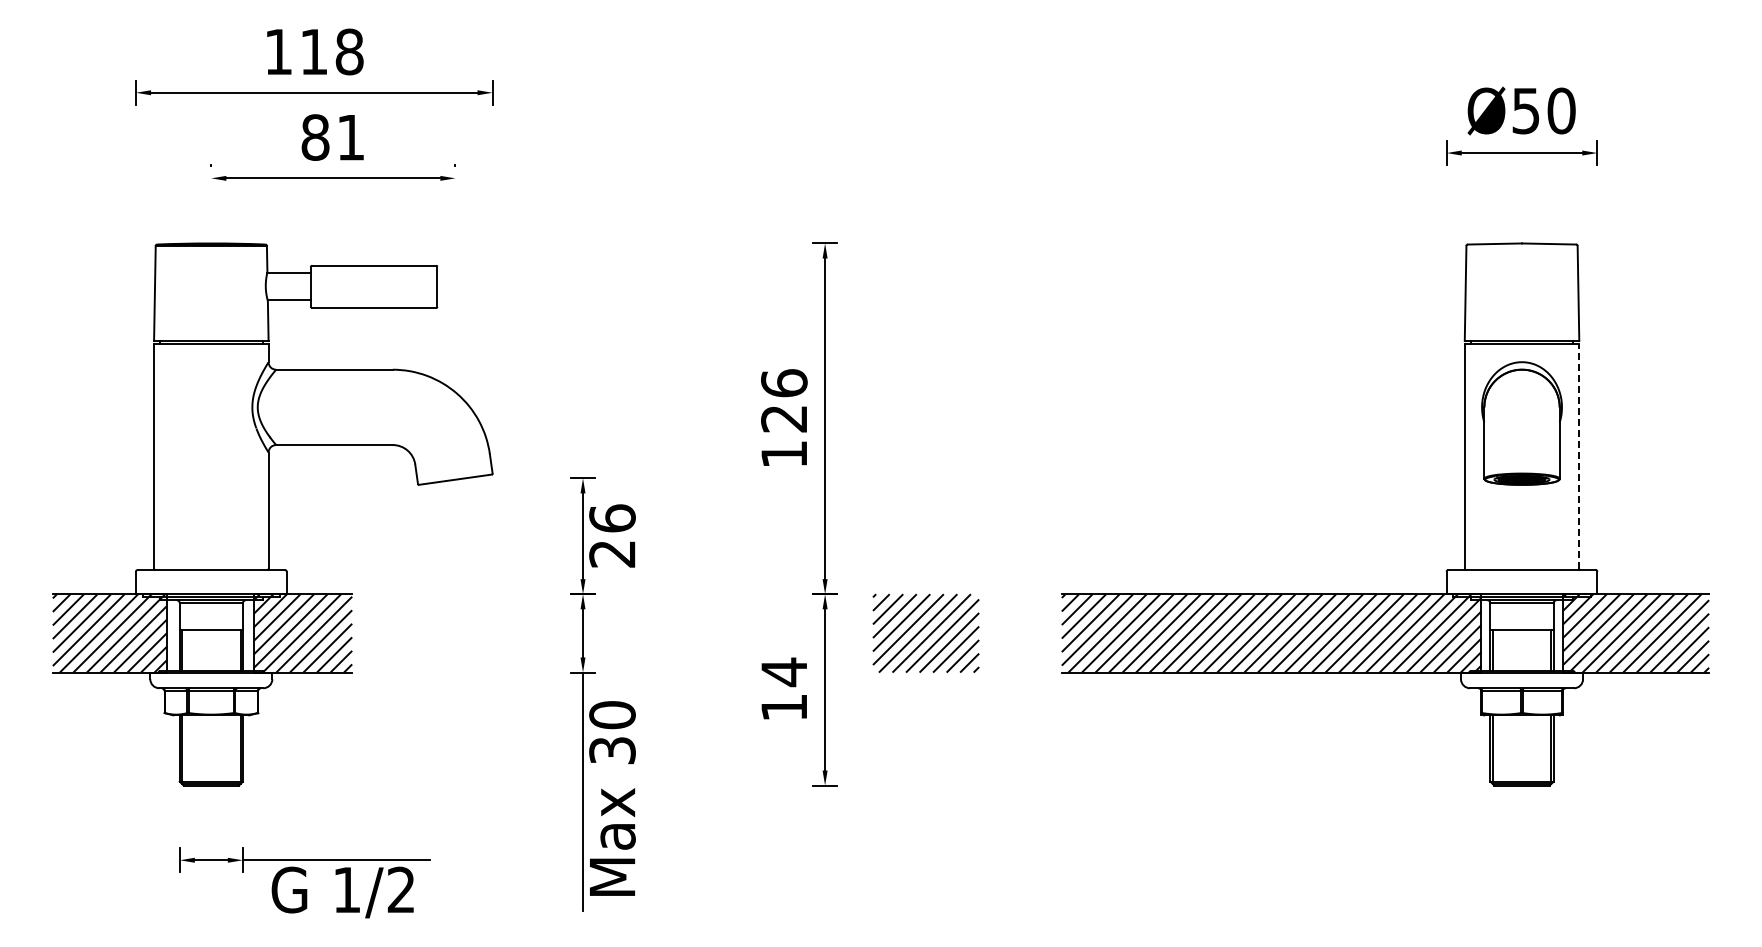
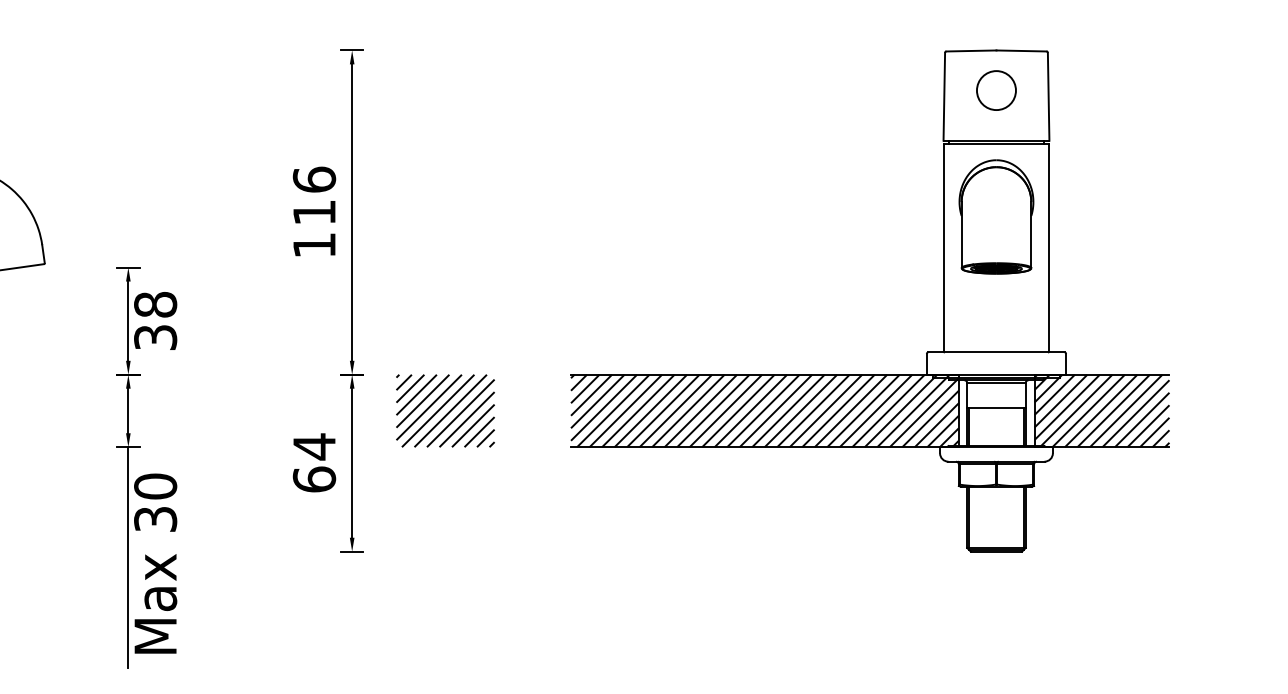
circle: (1521, 286) -> (995, 90), added
text: (783, 419) -> (313, 213), 126 -> 116
line: (1579, 455) -> (1049, 246), dashed -> solid
text: (612, 535) -> (155, 320), 26 -> 38
text: (784, 707) -> (314, 479), 14 -> 64

